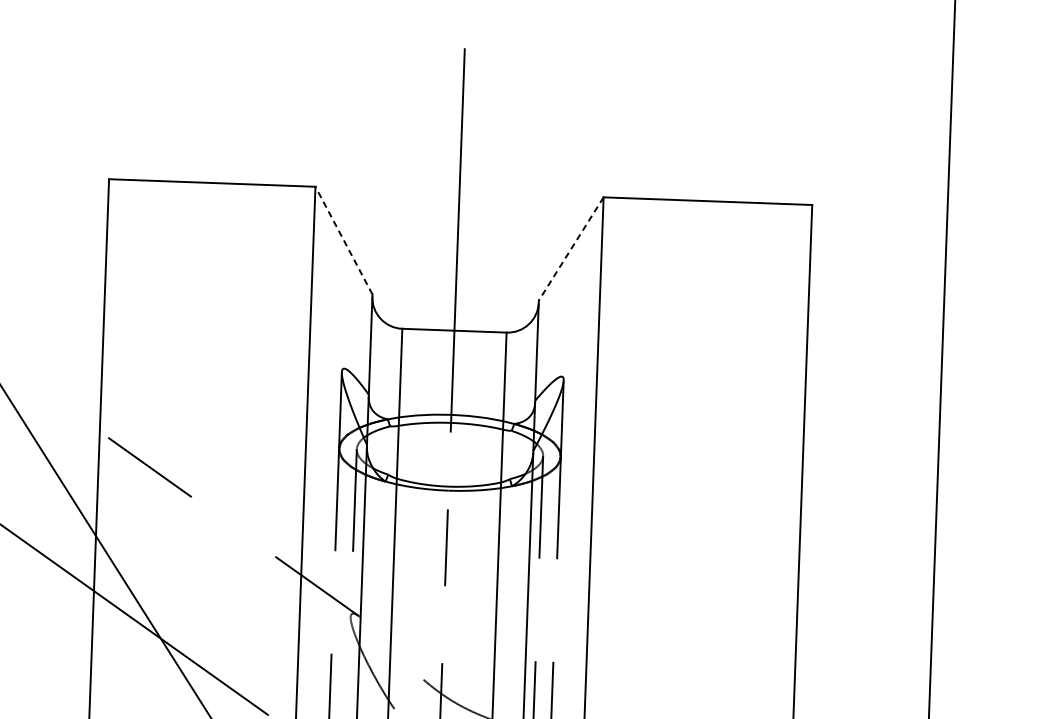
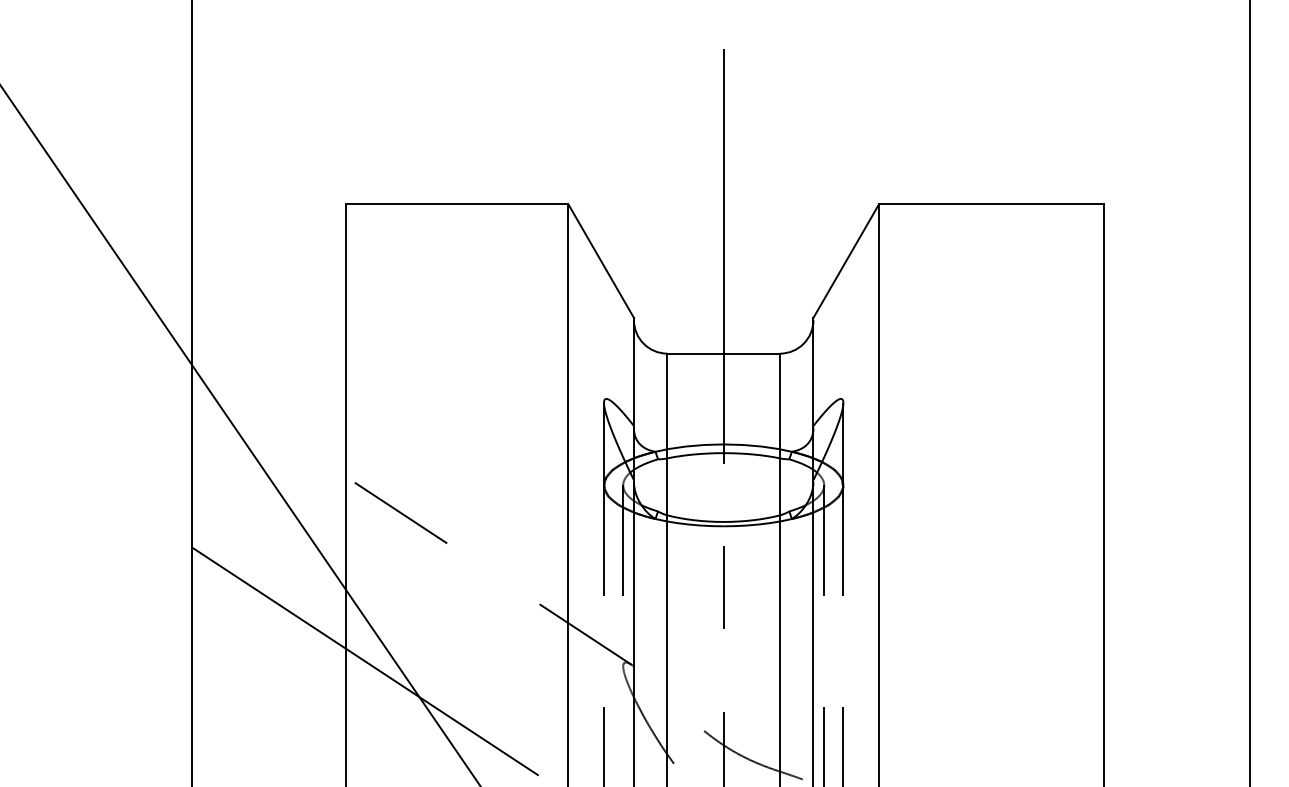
line: (344, 240) -> (601, 260), dashed -> solid
line: (571, 248) -> (846, 260), dashed -> solid

